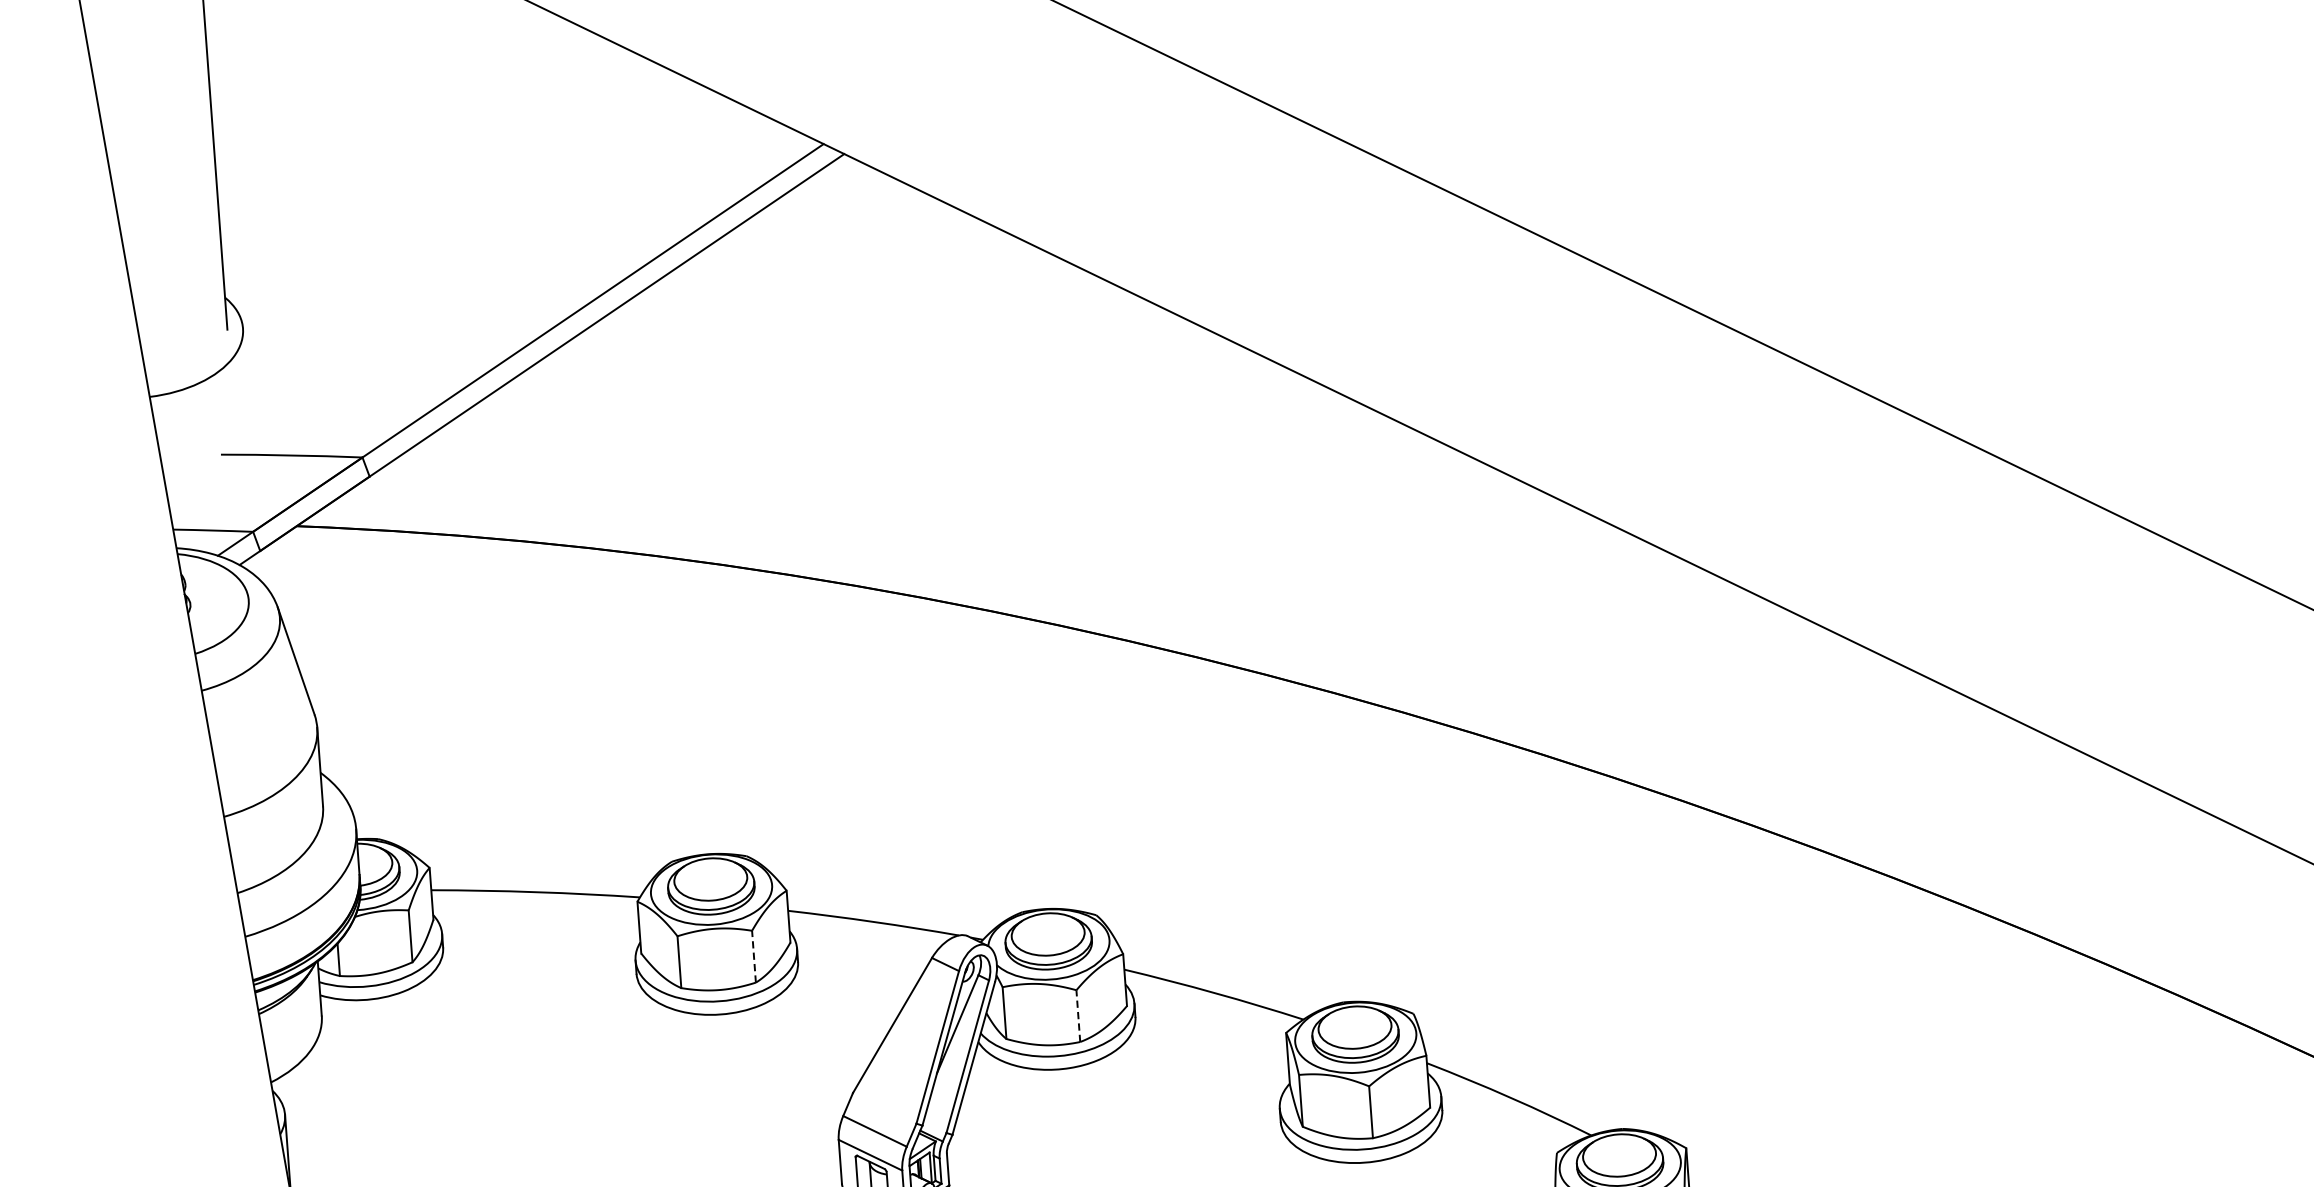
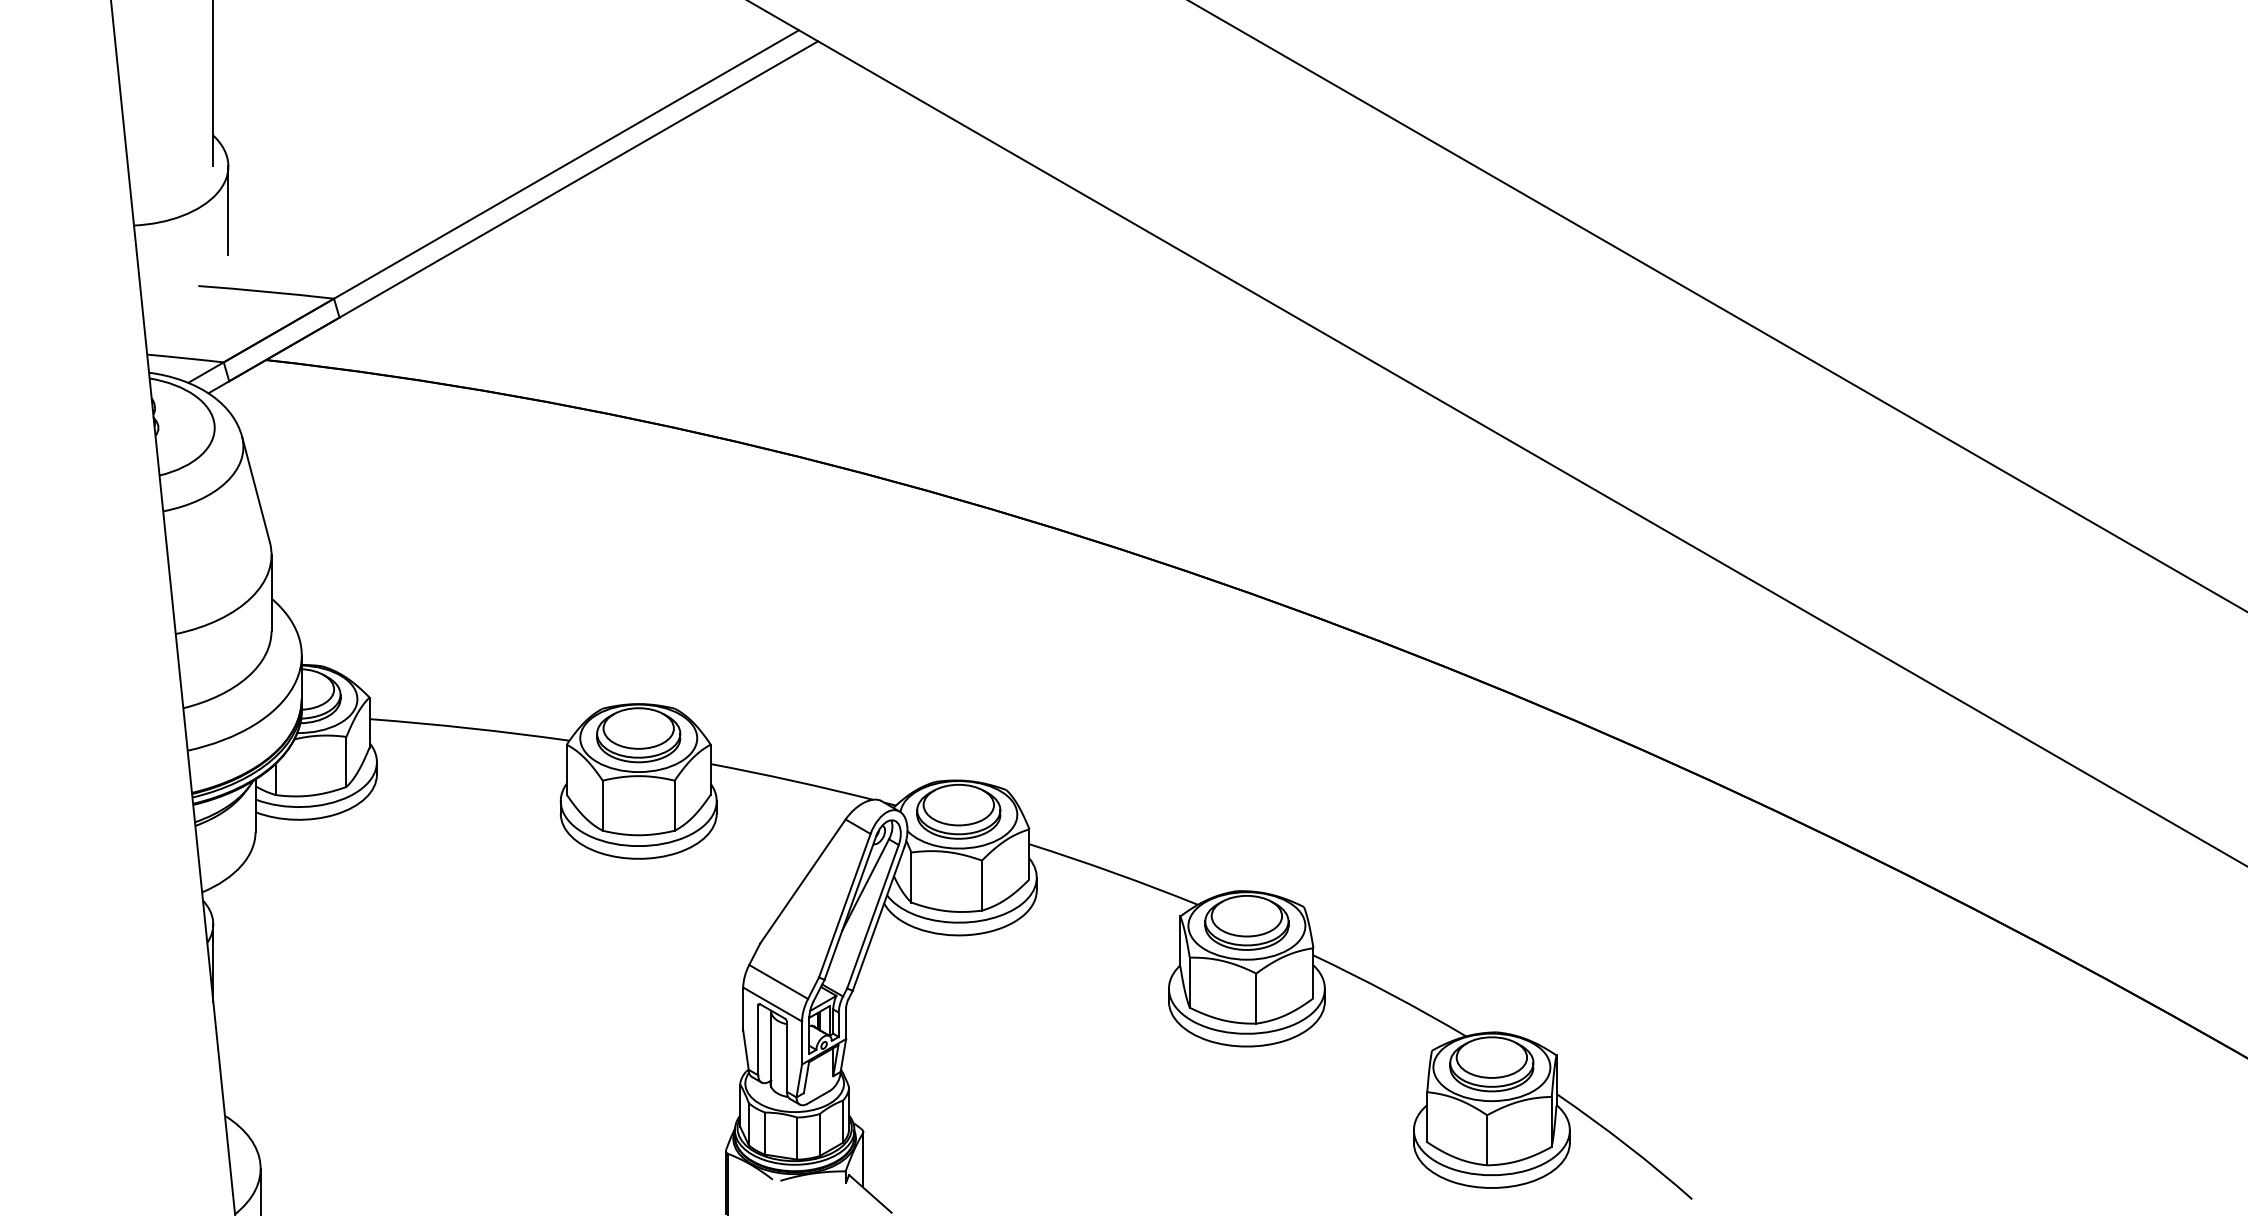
line: (246, 374) -> (228, 210), added
line: (753, 956) -> (674, 805), dashed -> solid
line: (1078, 1015) -> (982, 885), dashed -> solid

